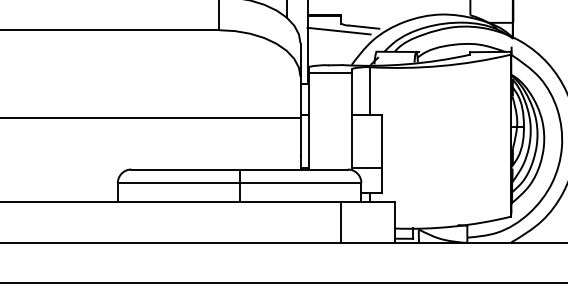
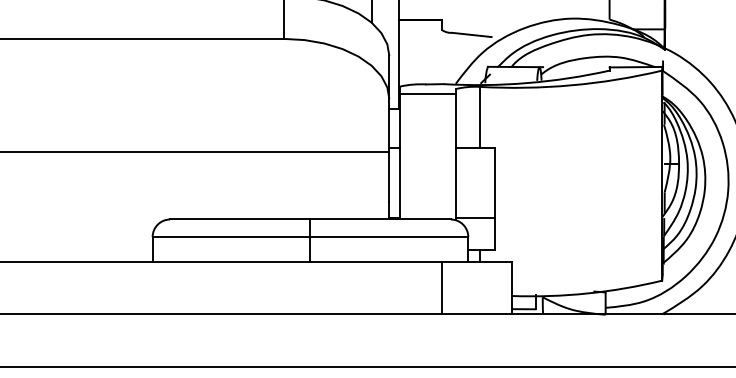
line: (338, 30) -> (438, 39), removed

